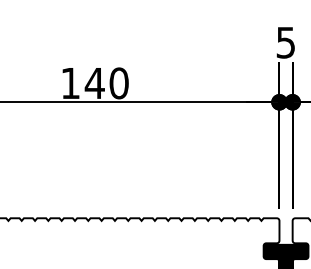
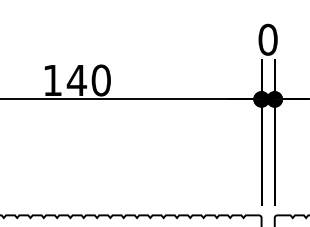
text: (285, 42) -> (267, 39), 5 -> 0

